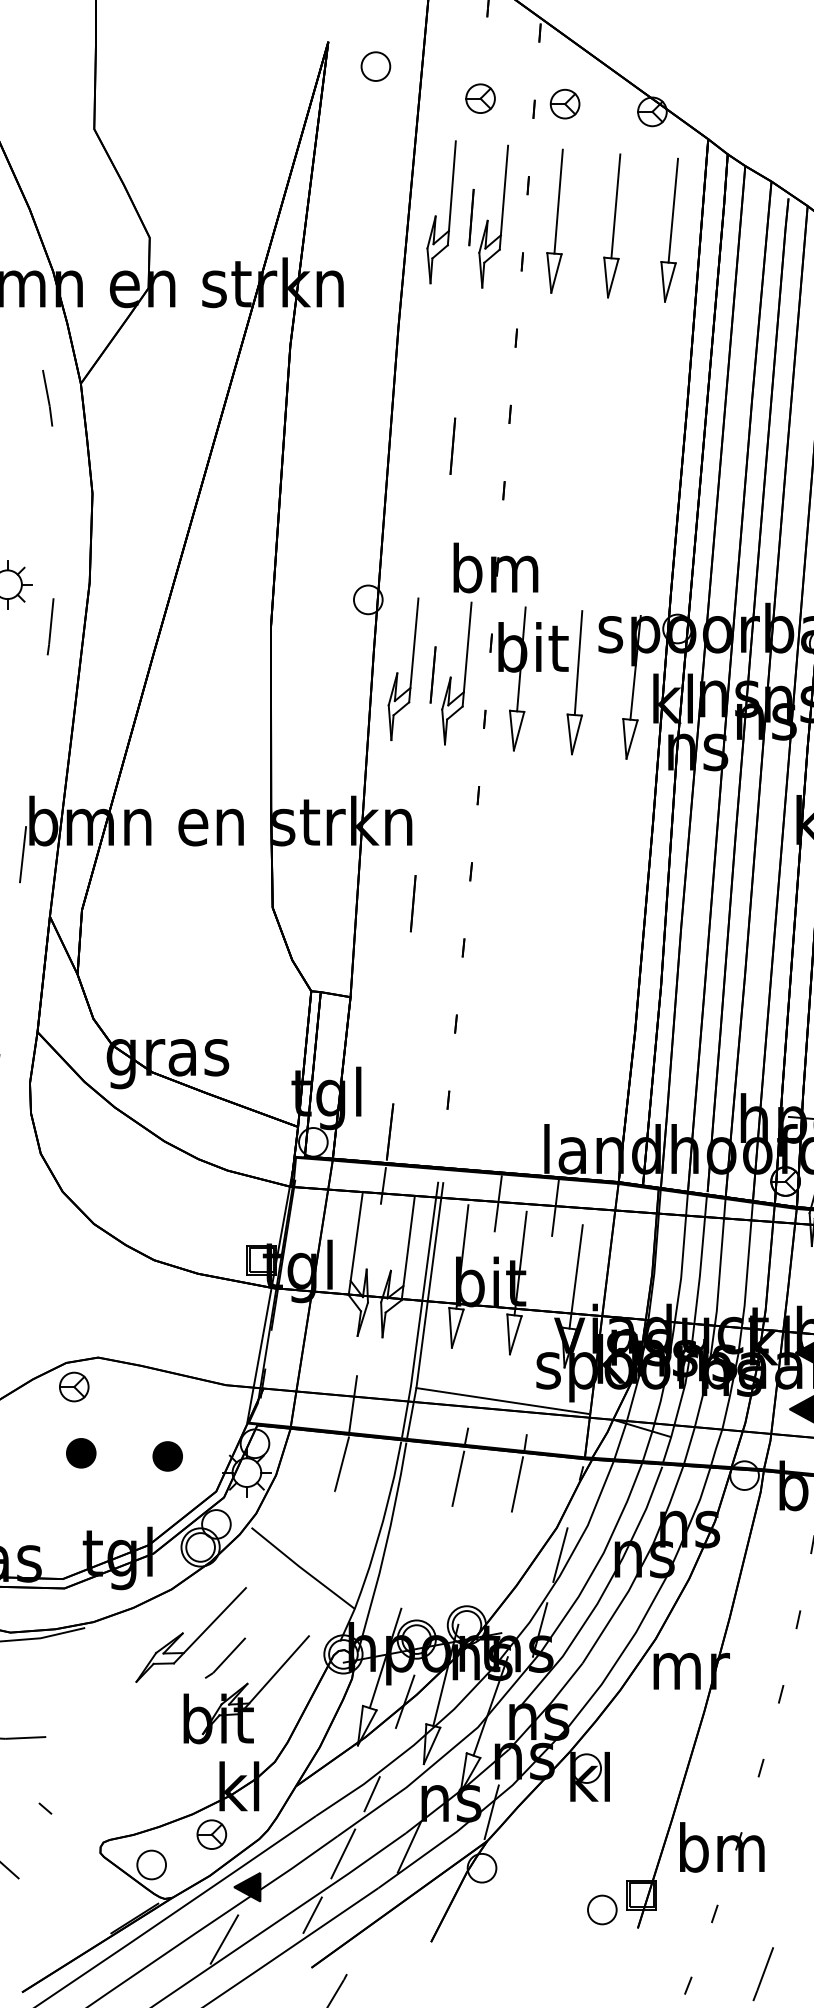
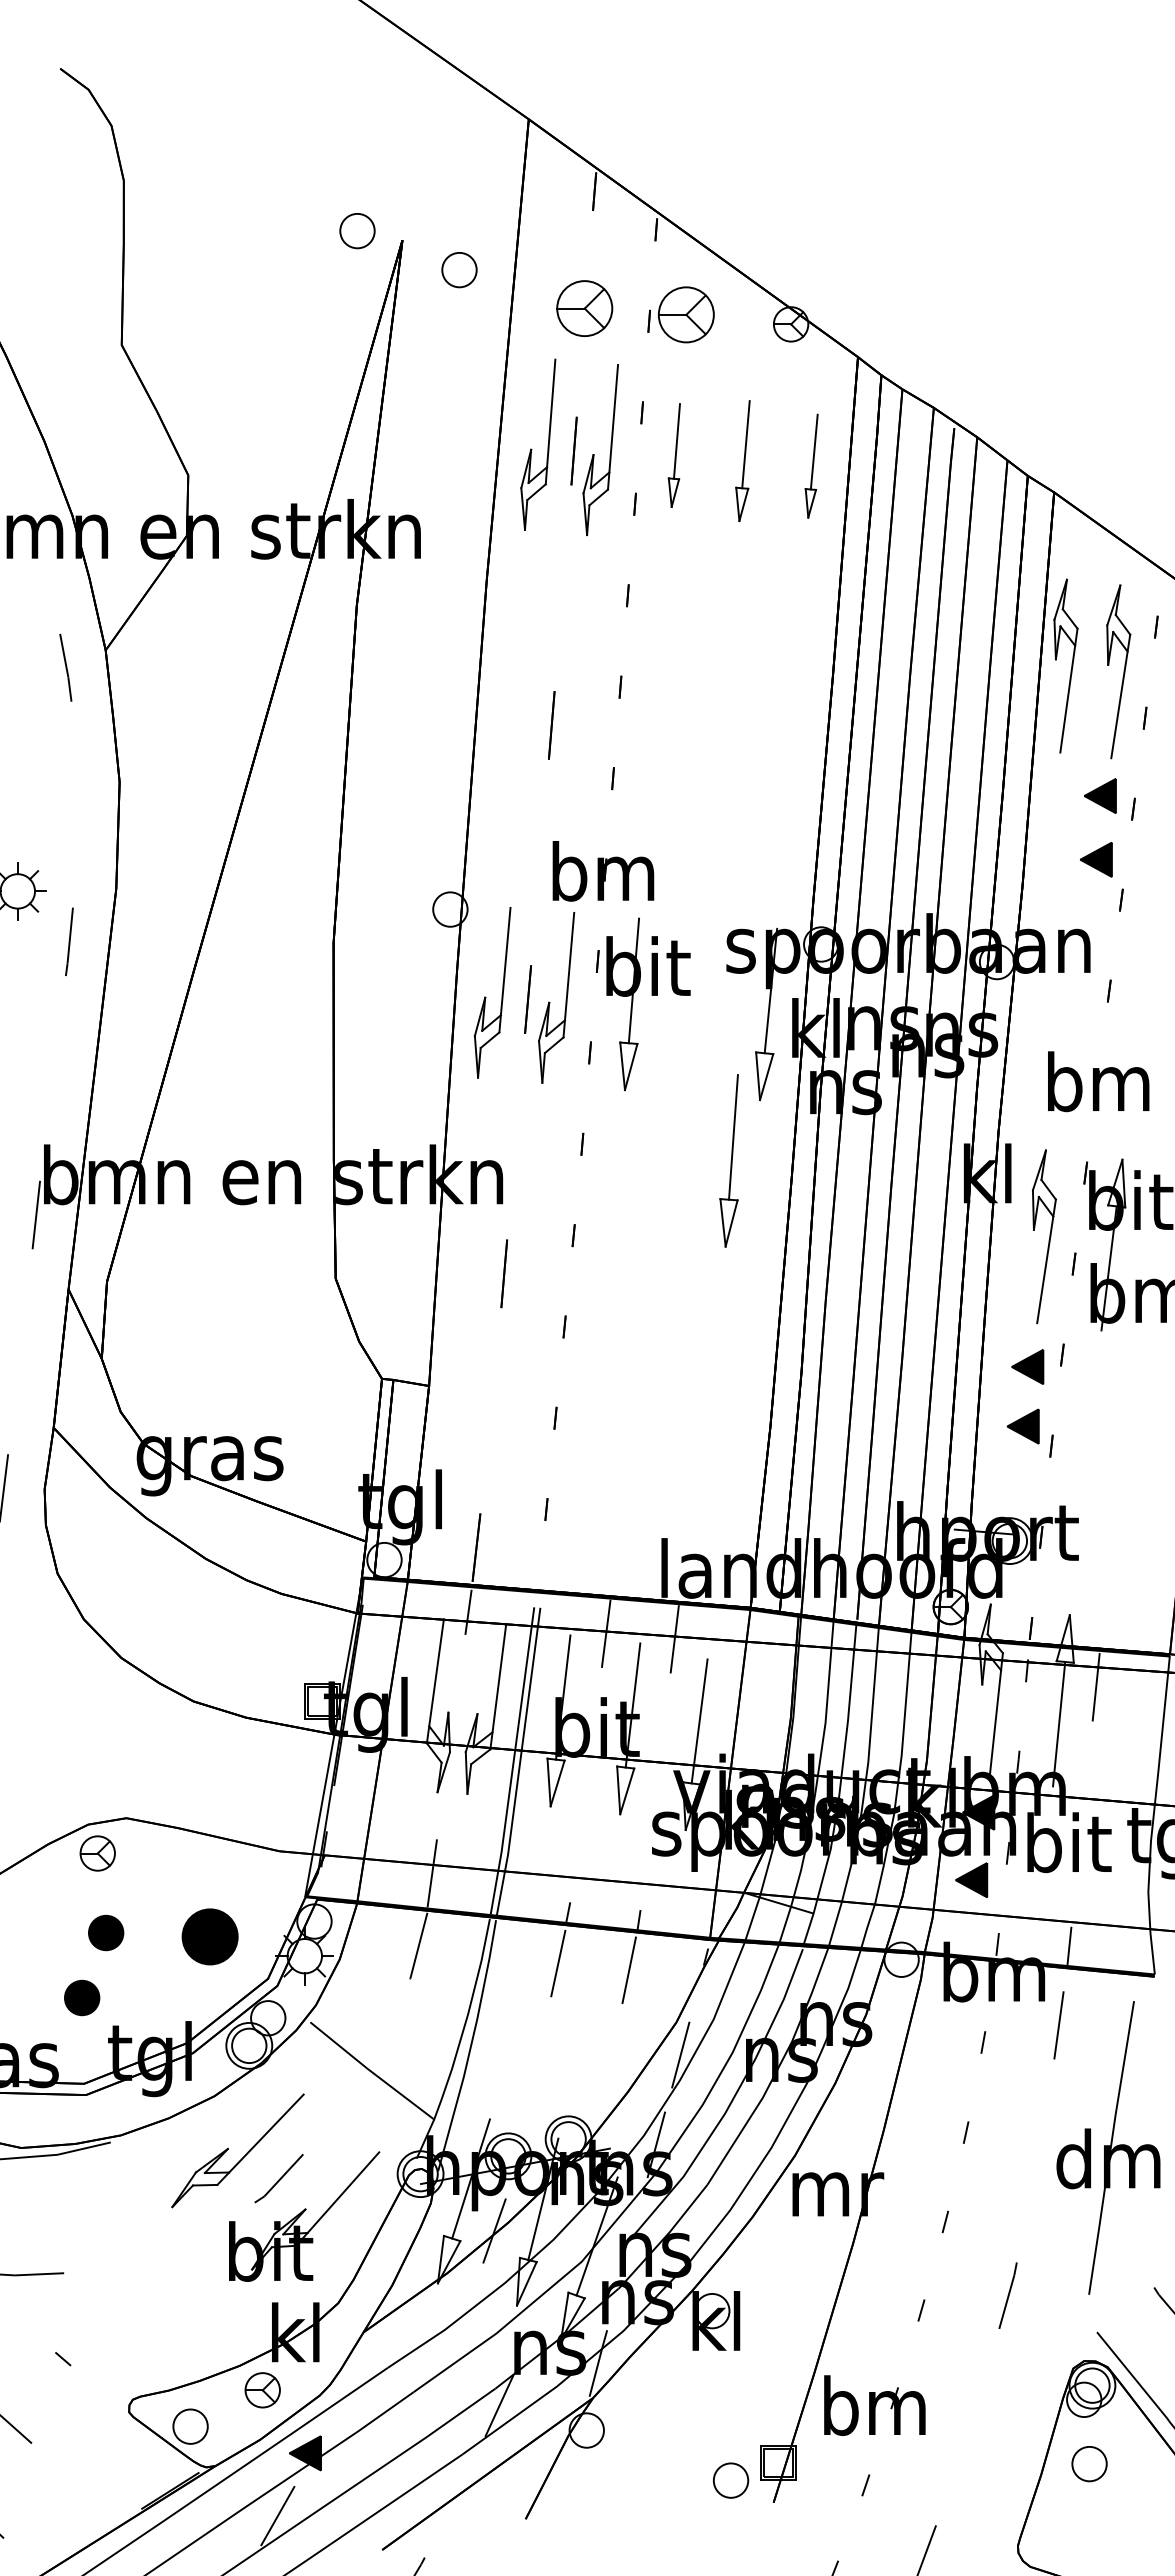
part: (290, 34) -> (357, 231), added
part: (480, 98) -> (585, 308), size x1.6
part: (565, 104) -> (686, 315), size x1.6
part: (555, 221) -> (674, 455), size x0.6
part: (611, 225) -> (742, 460), size x0.7
part: (669, 229) -> (811, 465), size x0.6
part: (574, 682) -> (728, 1160), moved
line: (502, 1400) -> (611, 1869), removed
part: (167, 1456) -> (209, 1936), size x1.6
part: (61, 1507) -> (82, 1997), added
line: (371, 1793) -> (454, 2341), removed
line: (343, 1854) -> (420, 2413), removed
line: (312, 1914) -> (383, 2486), removed

